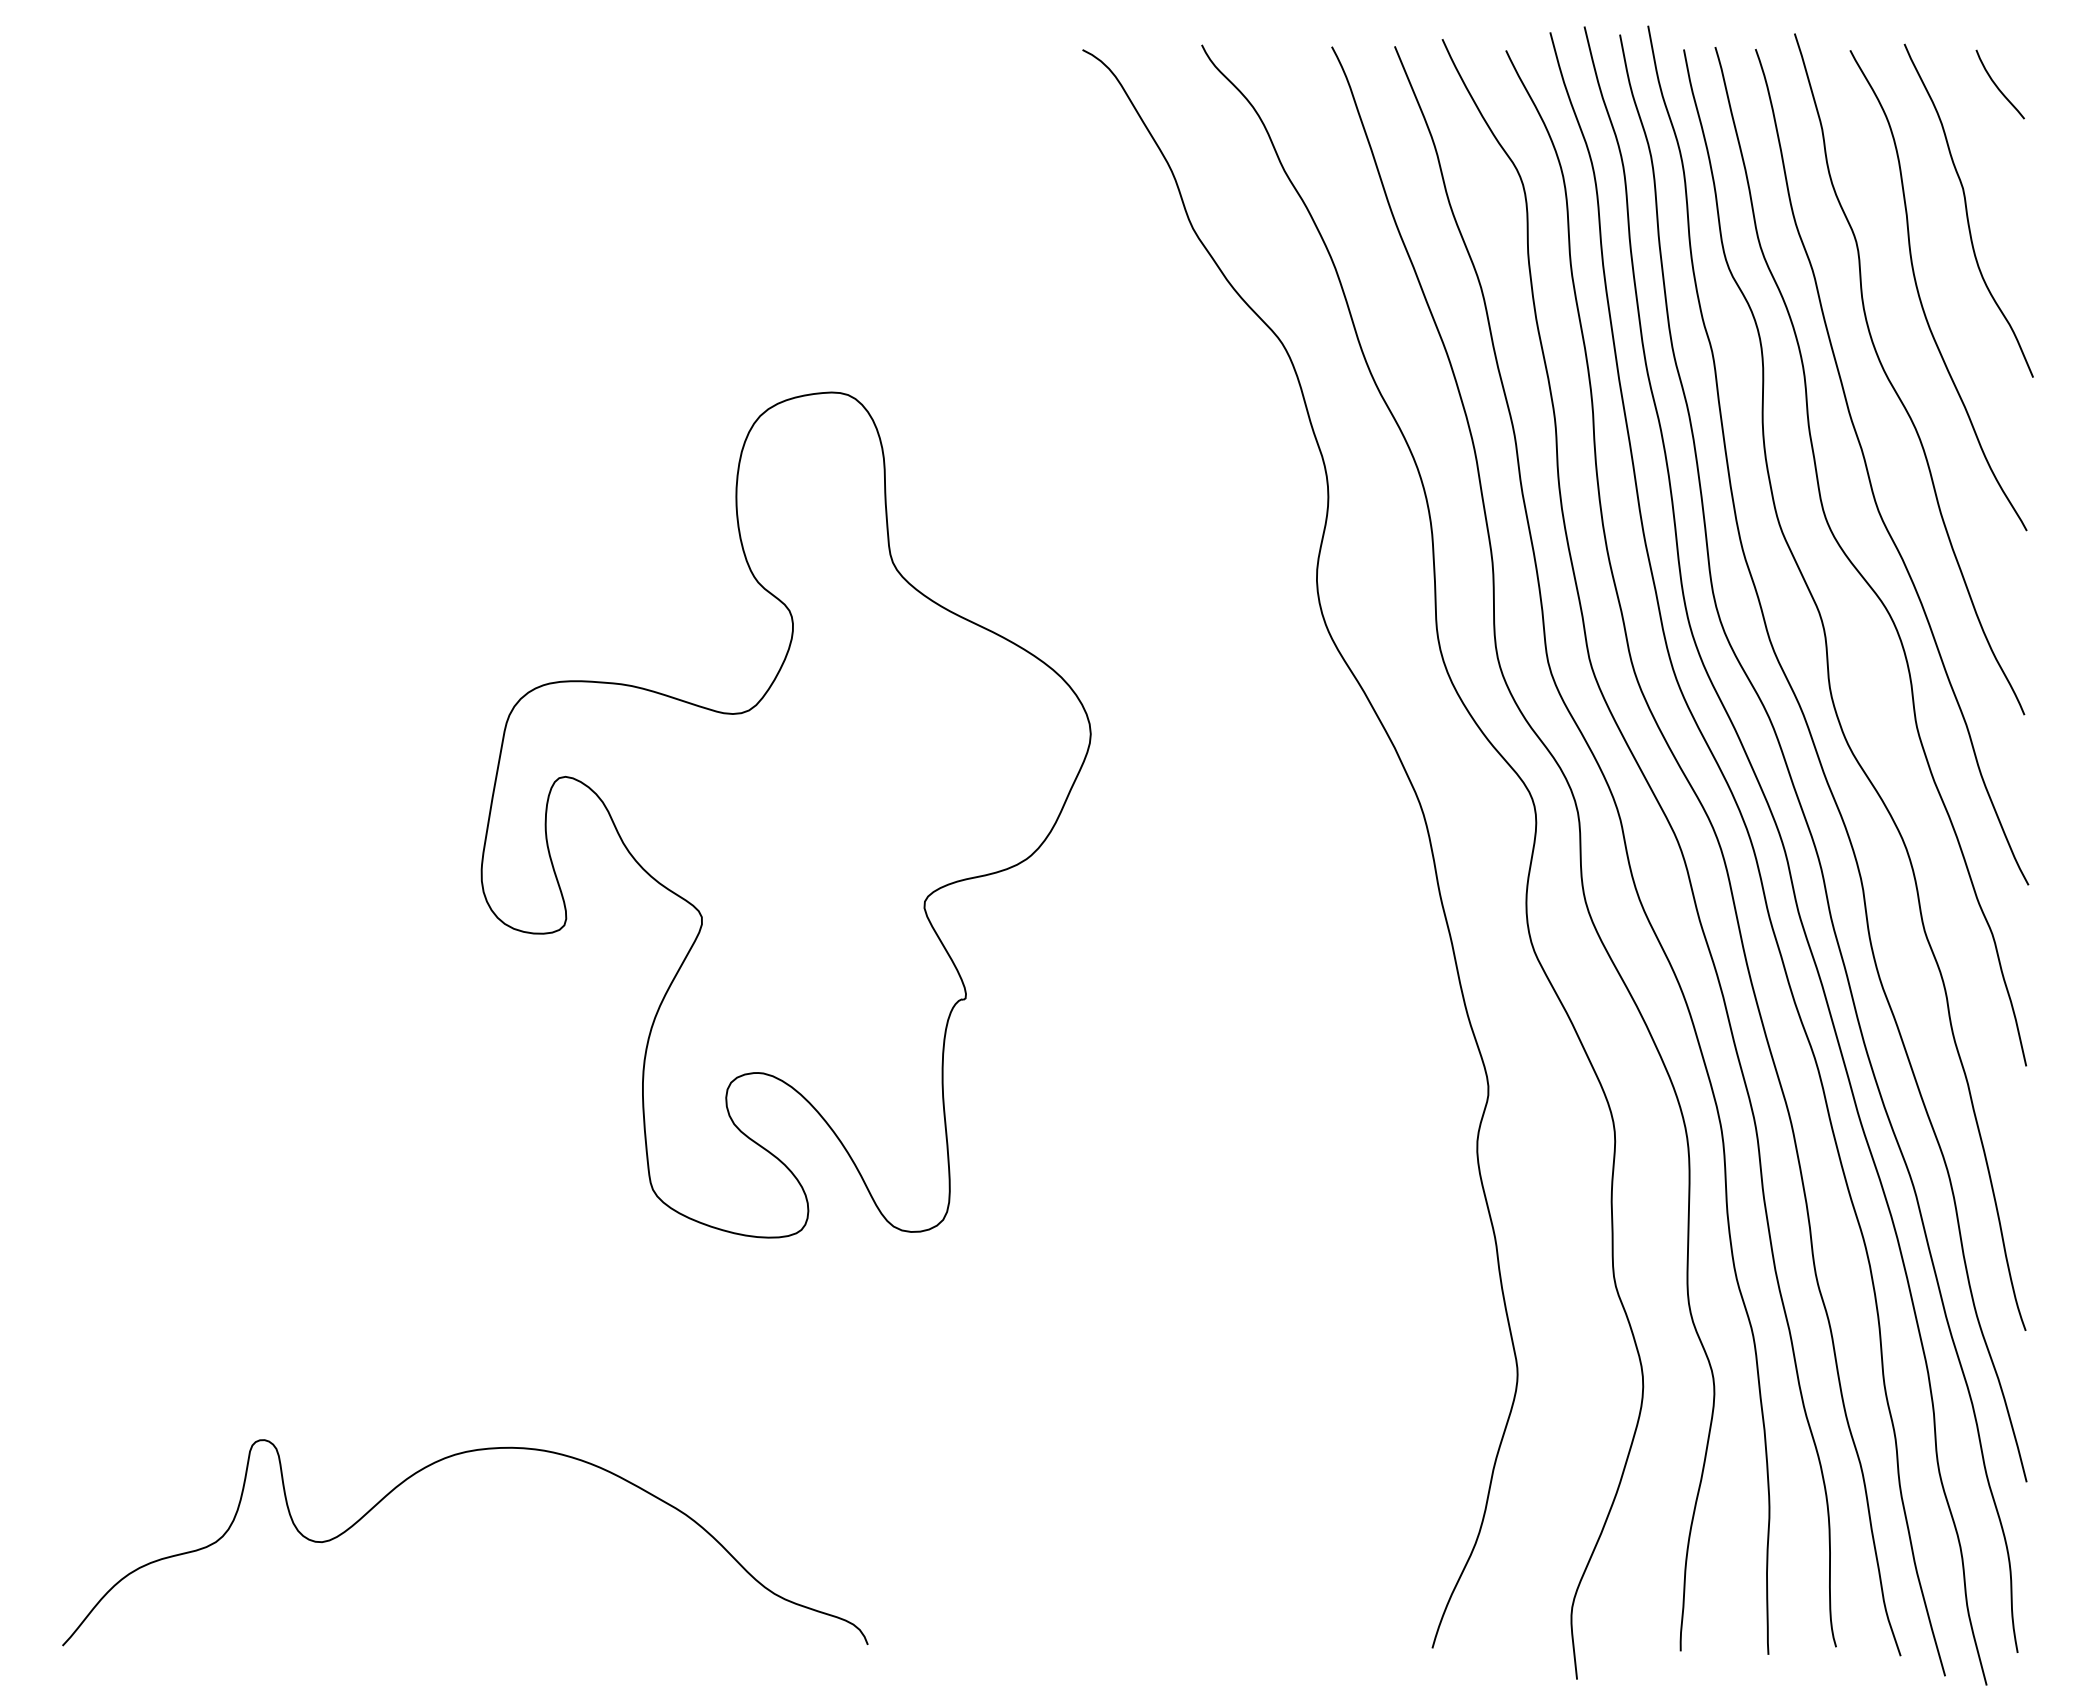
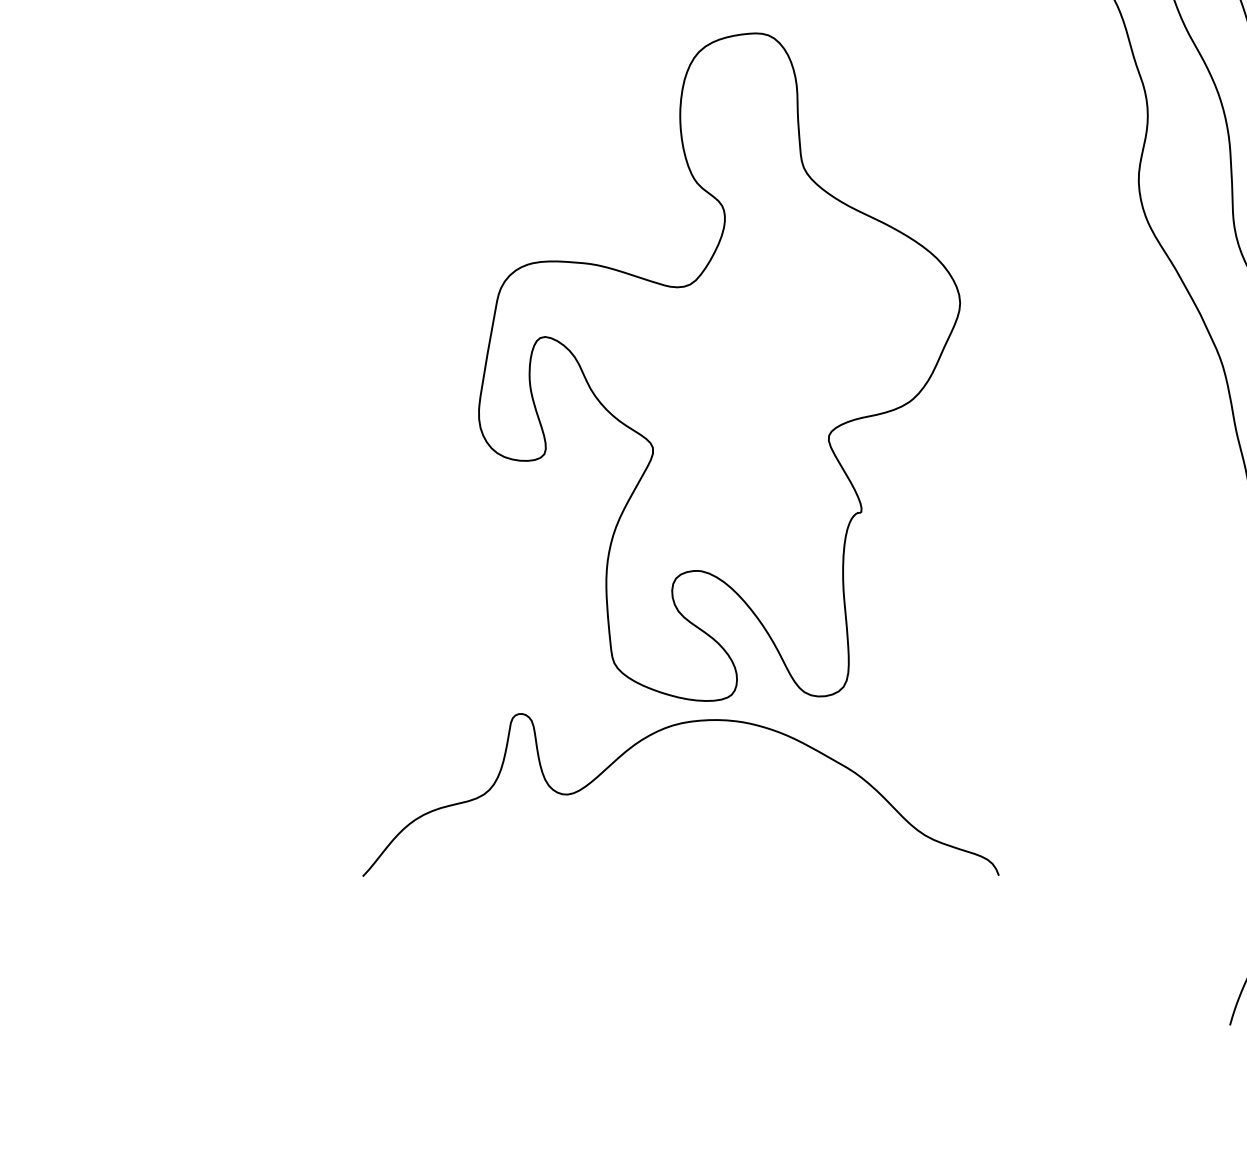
curve: (424, 1469) -> (648, 737), moved

